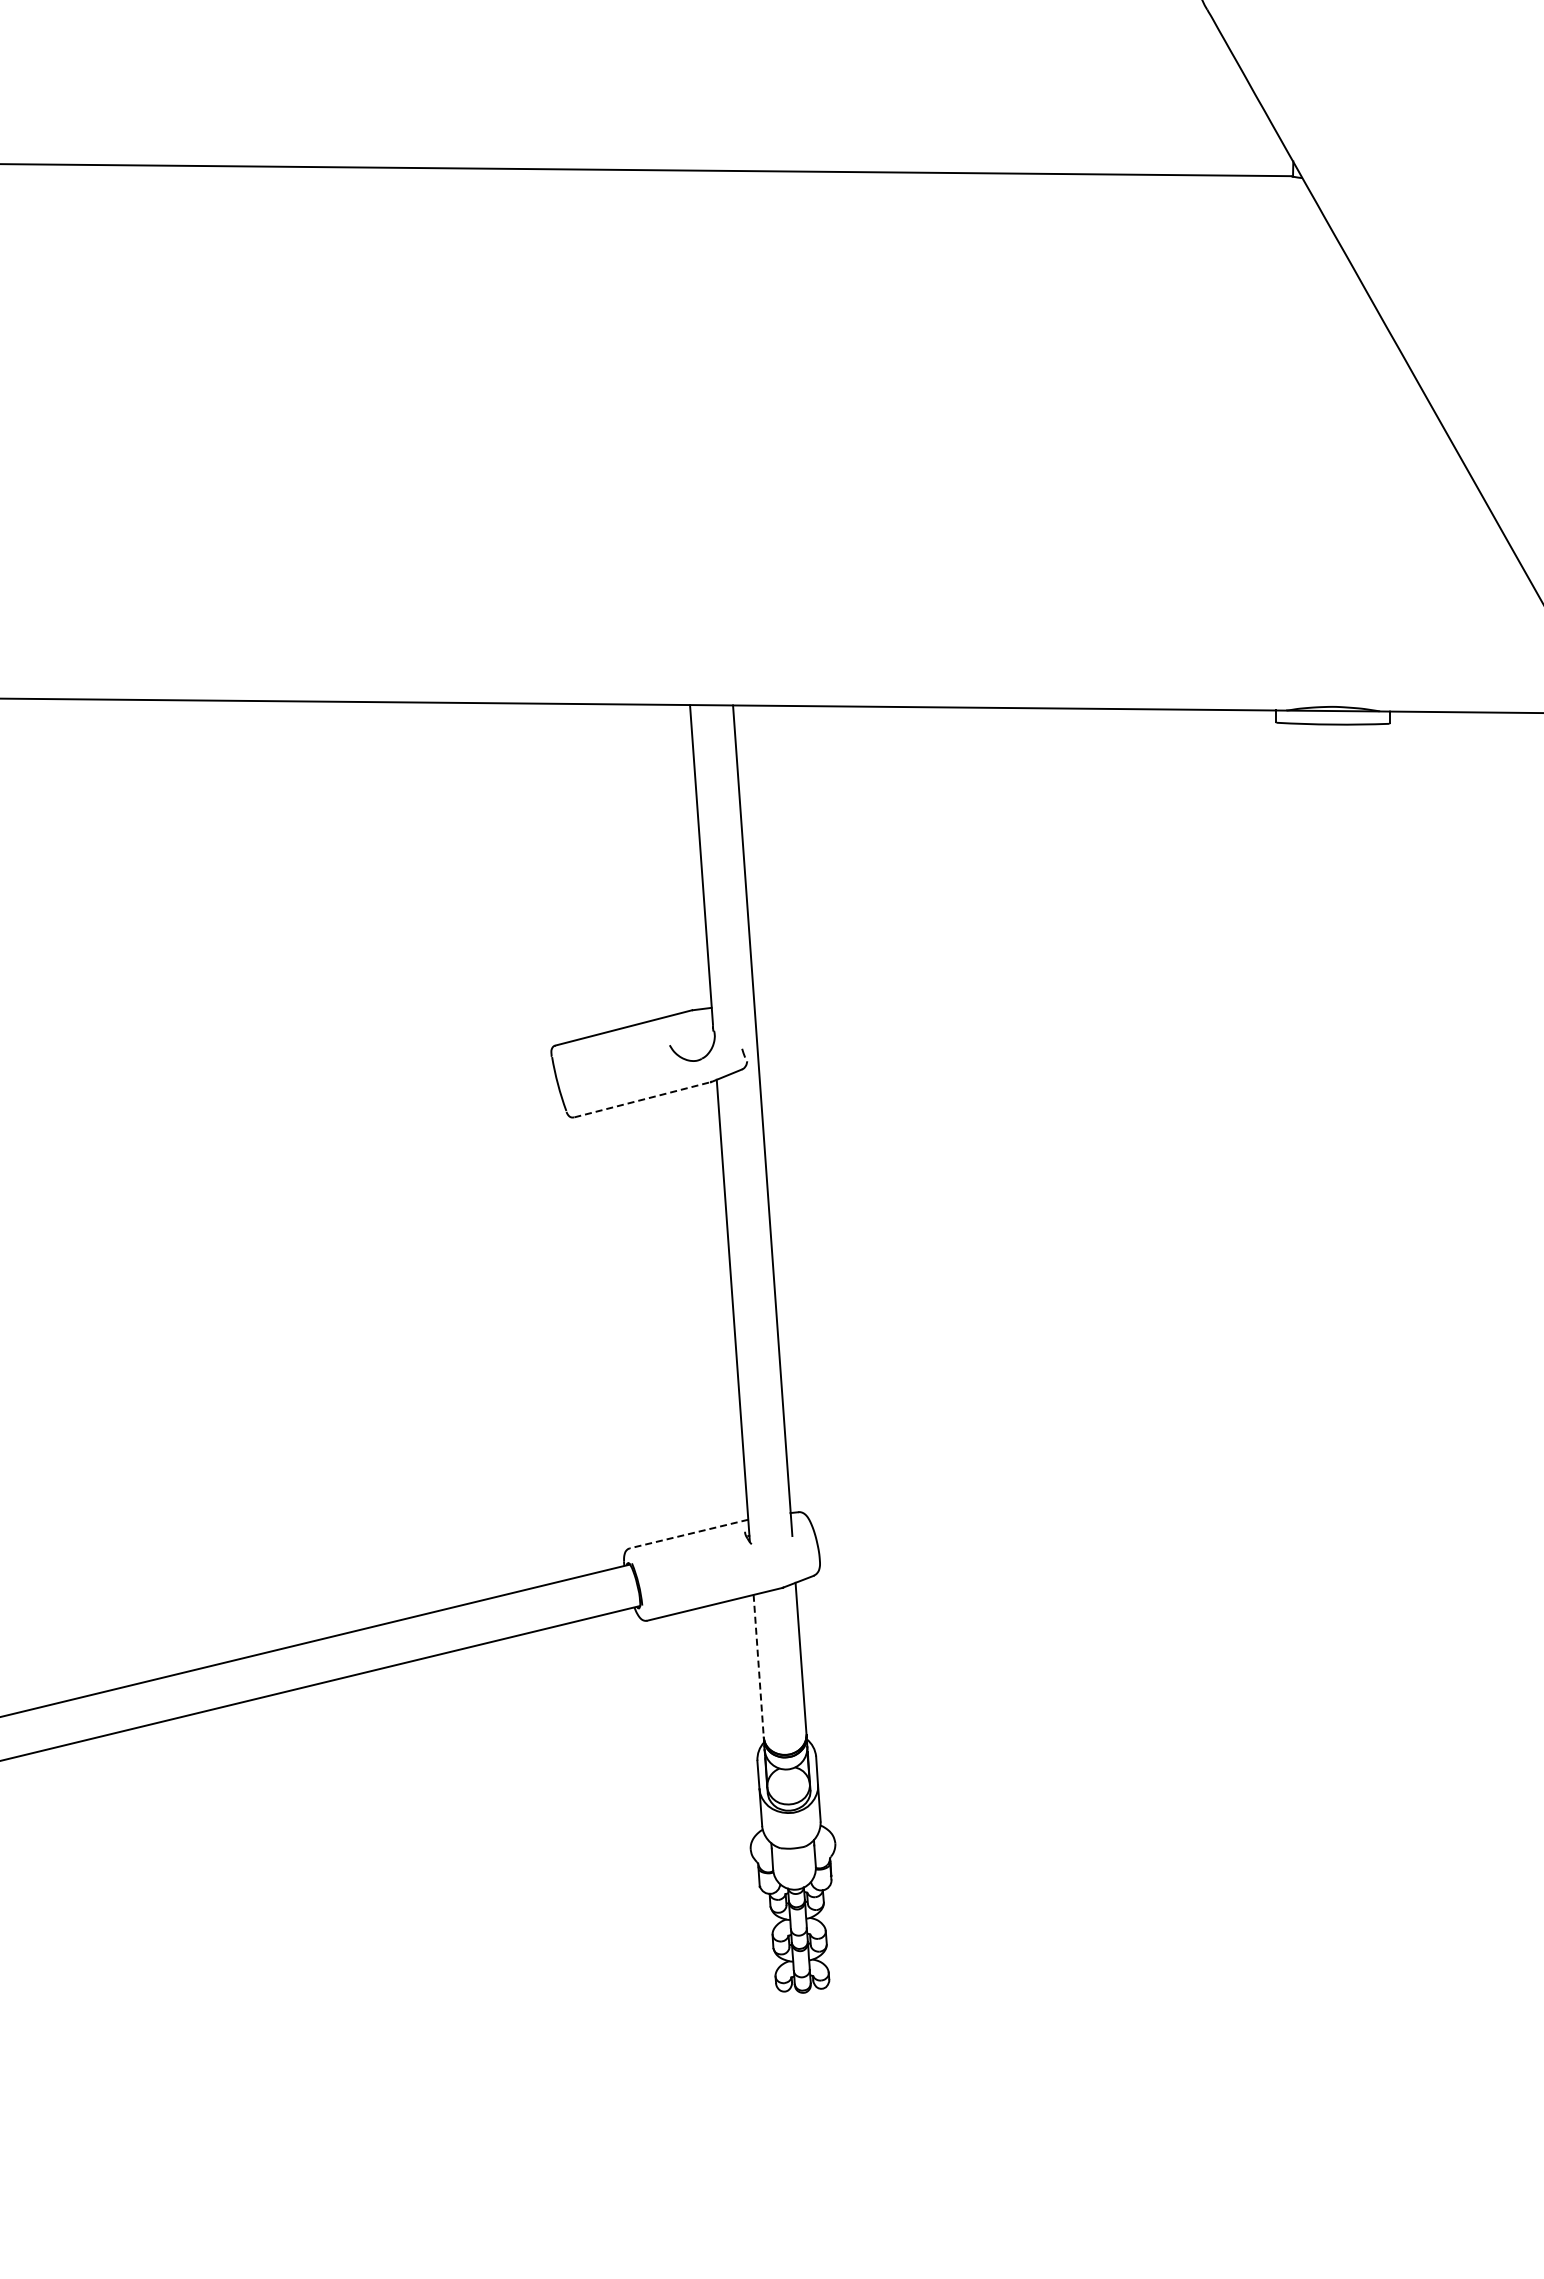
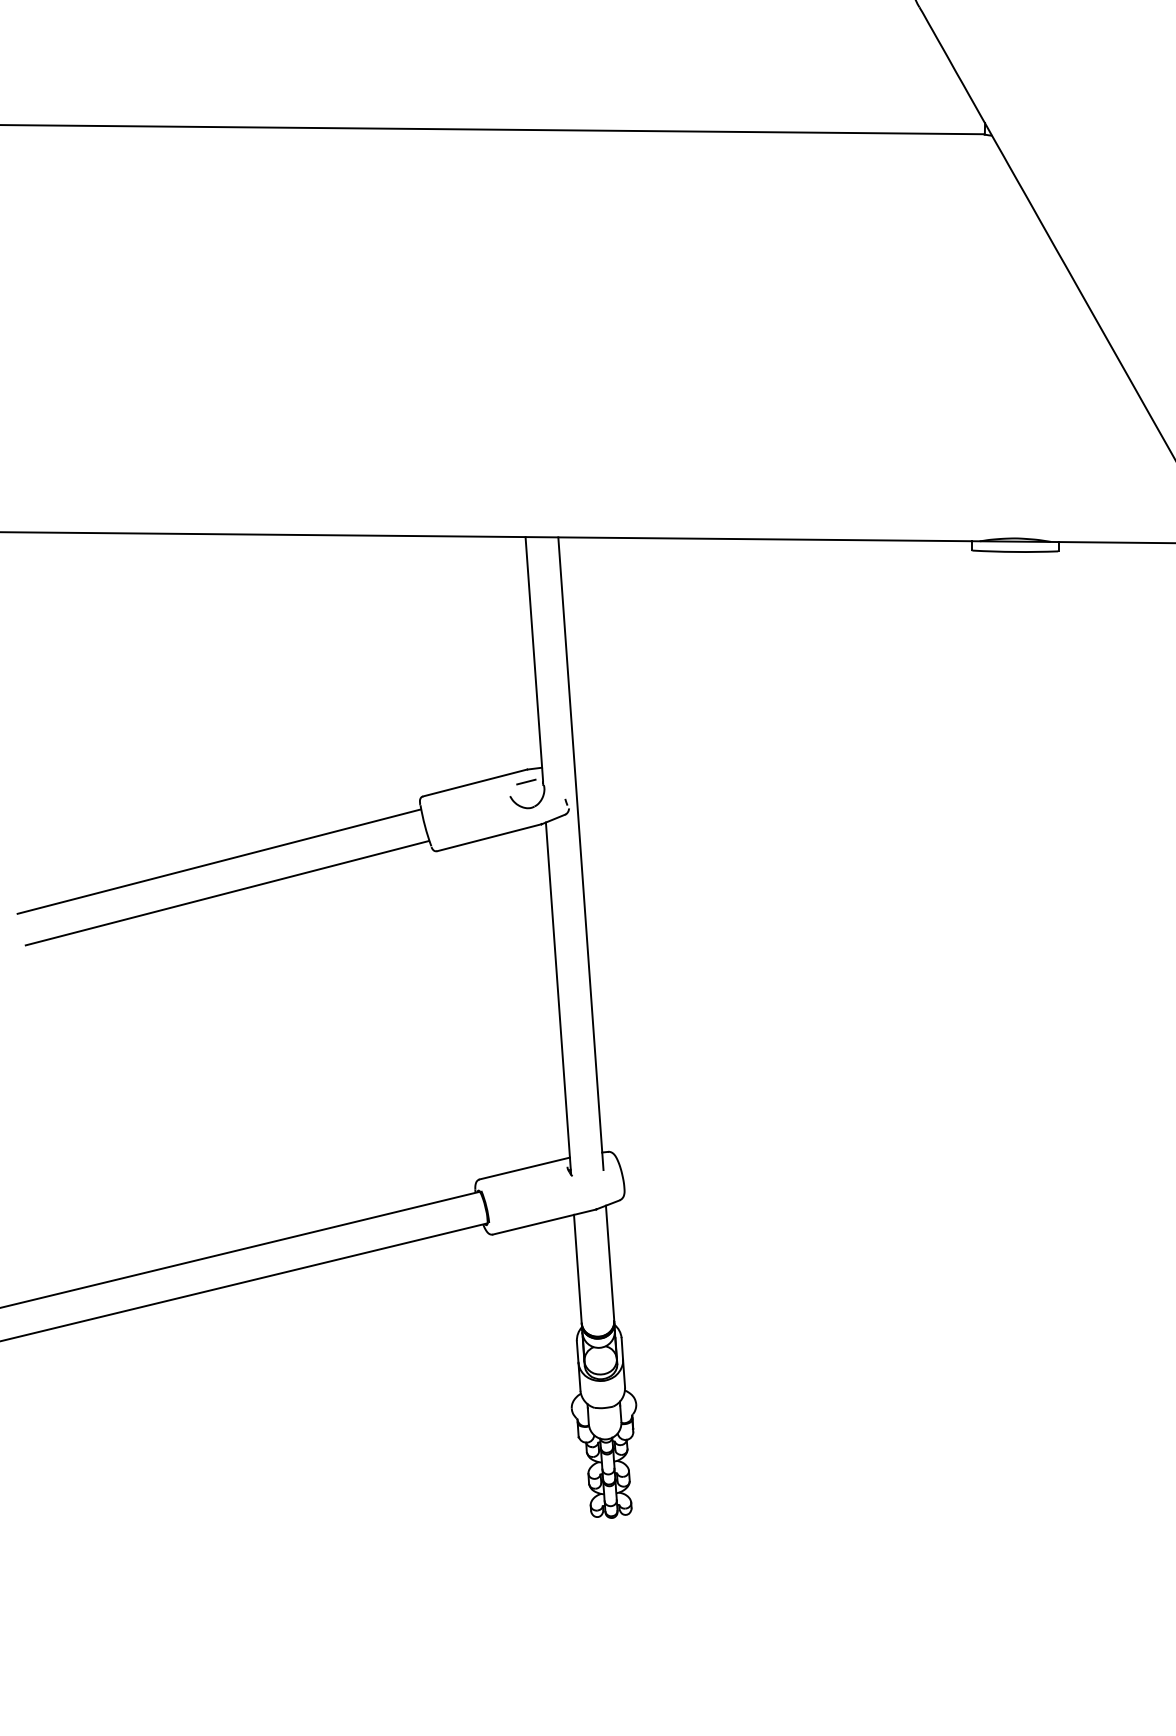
line: (691, 1026) -> (526, 781), added
line: (642, 1099) -> (489, 837), dashed -> solid
line: (287, 1130) -> (218, 861), added
line: (298, 1172) -> (227, 893), added
line: (689, 1534) -> (525, 1168), dashed -> solid
line: (758, 1666) -> (577, 1269), dashed -> solid

